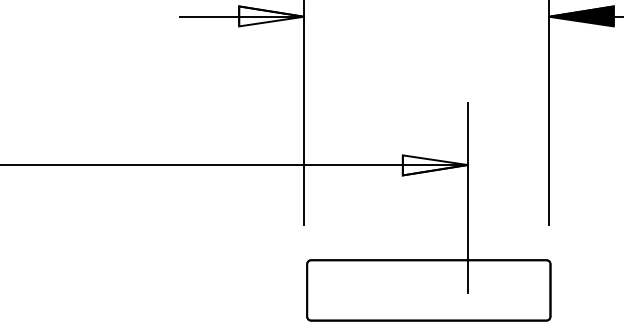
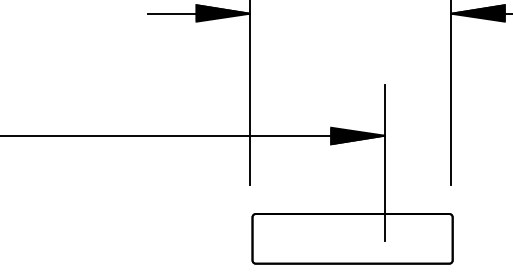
fill: (270, 16) -> (222, 13), added
fill: (434, 164) -> (357, 135), added

